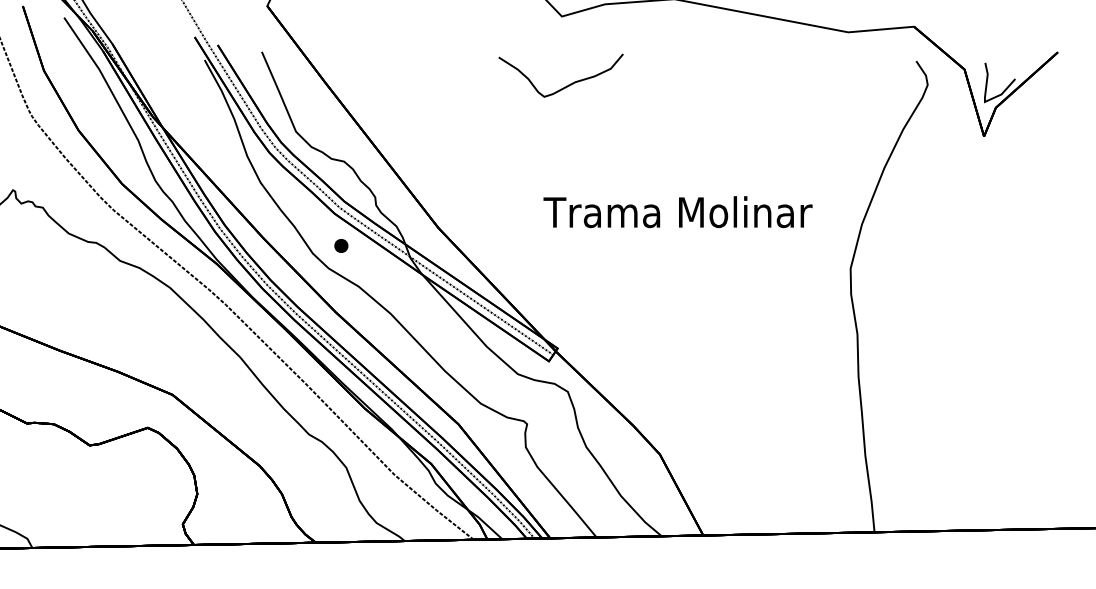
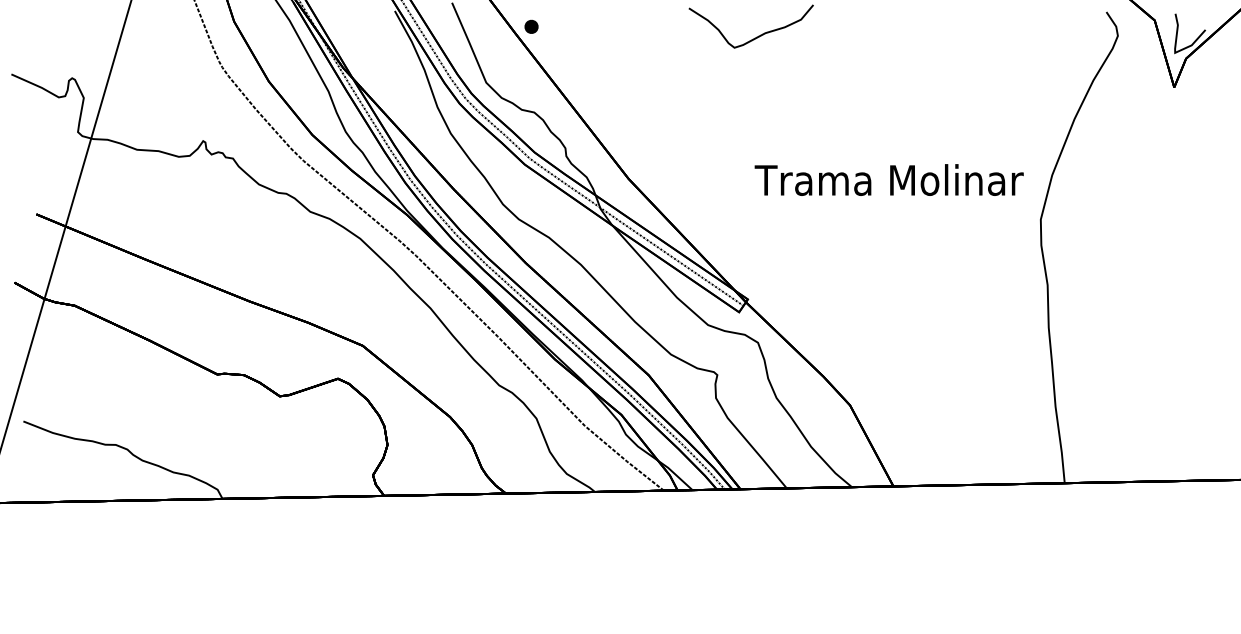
text: (677, 211) -> (888, 179), moved
part: (341, 245) -> (531, 26), moved

